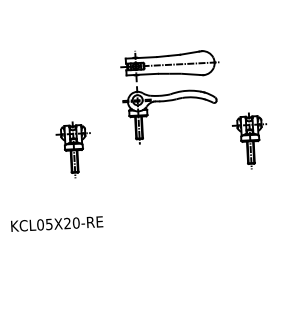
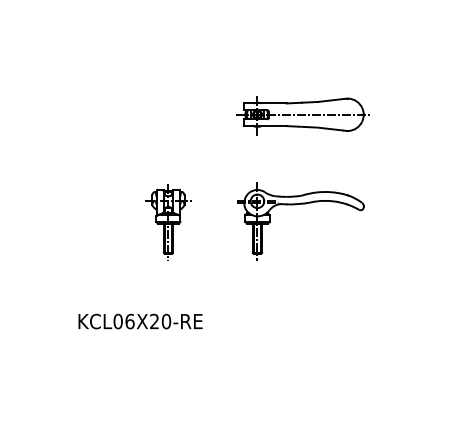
part: (165, 101) -> (295, 205), moved
part: (250, 140) -> (406, 222), removed
text: (48, 224) -> (129, 321), KCL05X20-RE -> KCL06X20-RE

